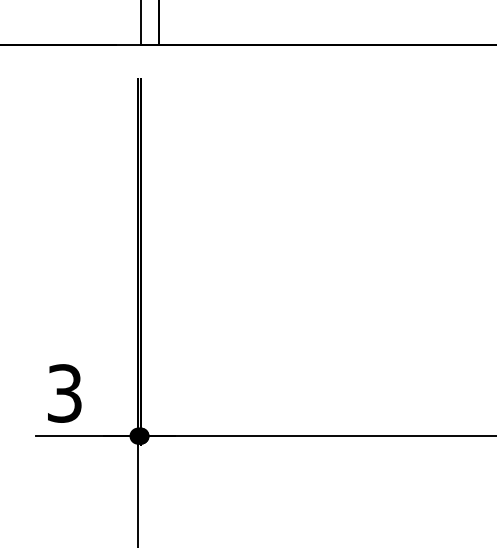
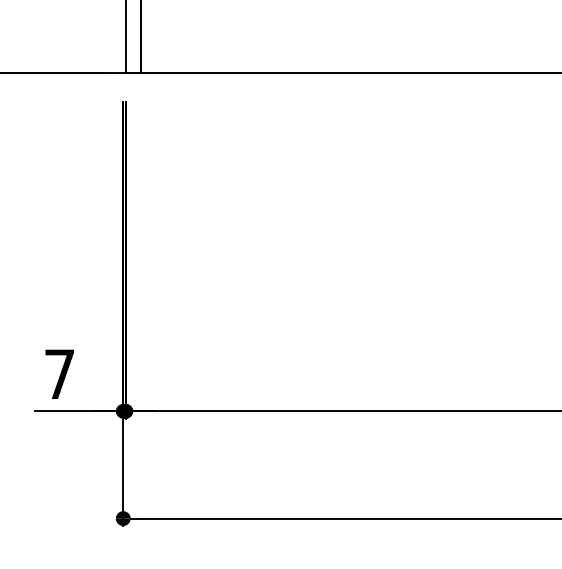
text: (64, 392) -> (59, 373), 3 -> 7

